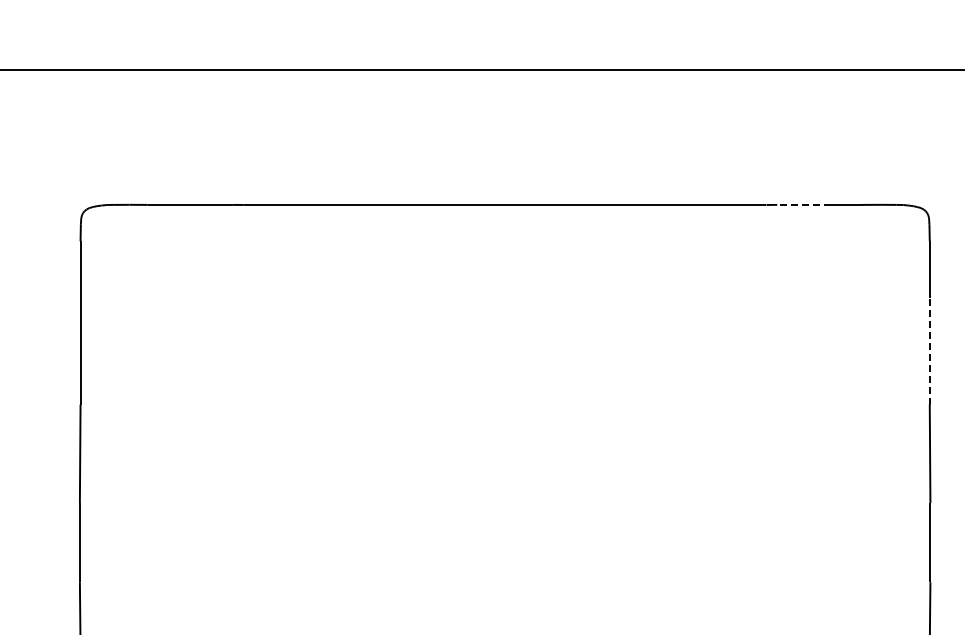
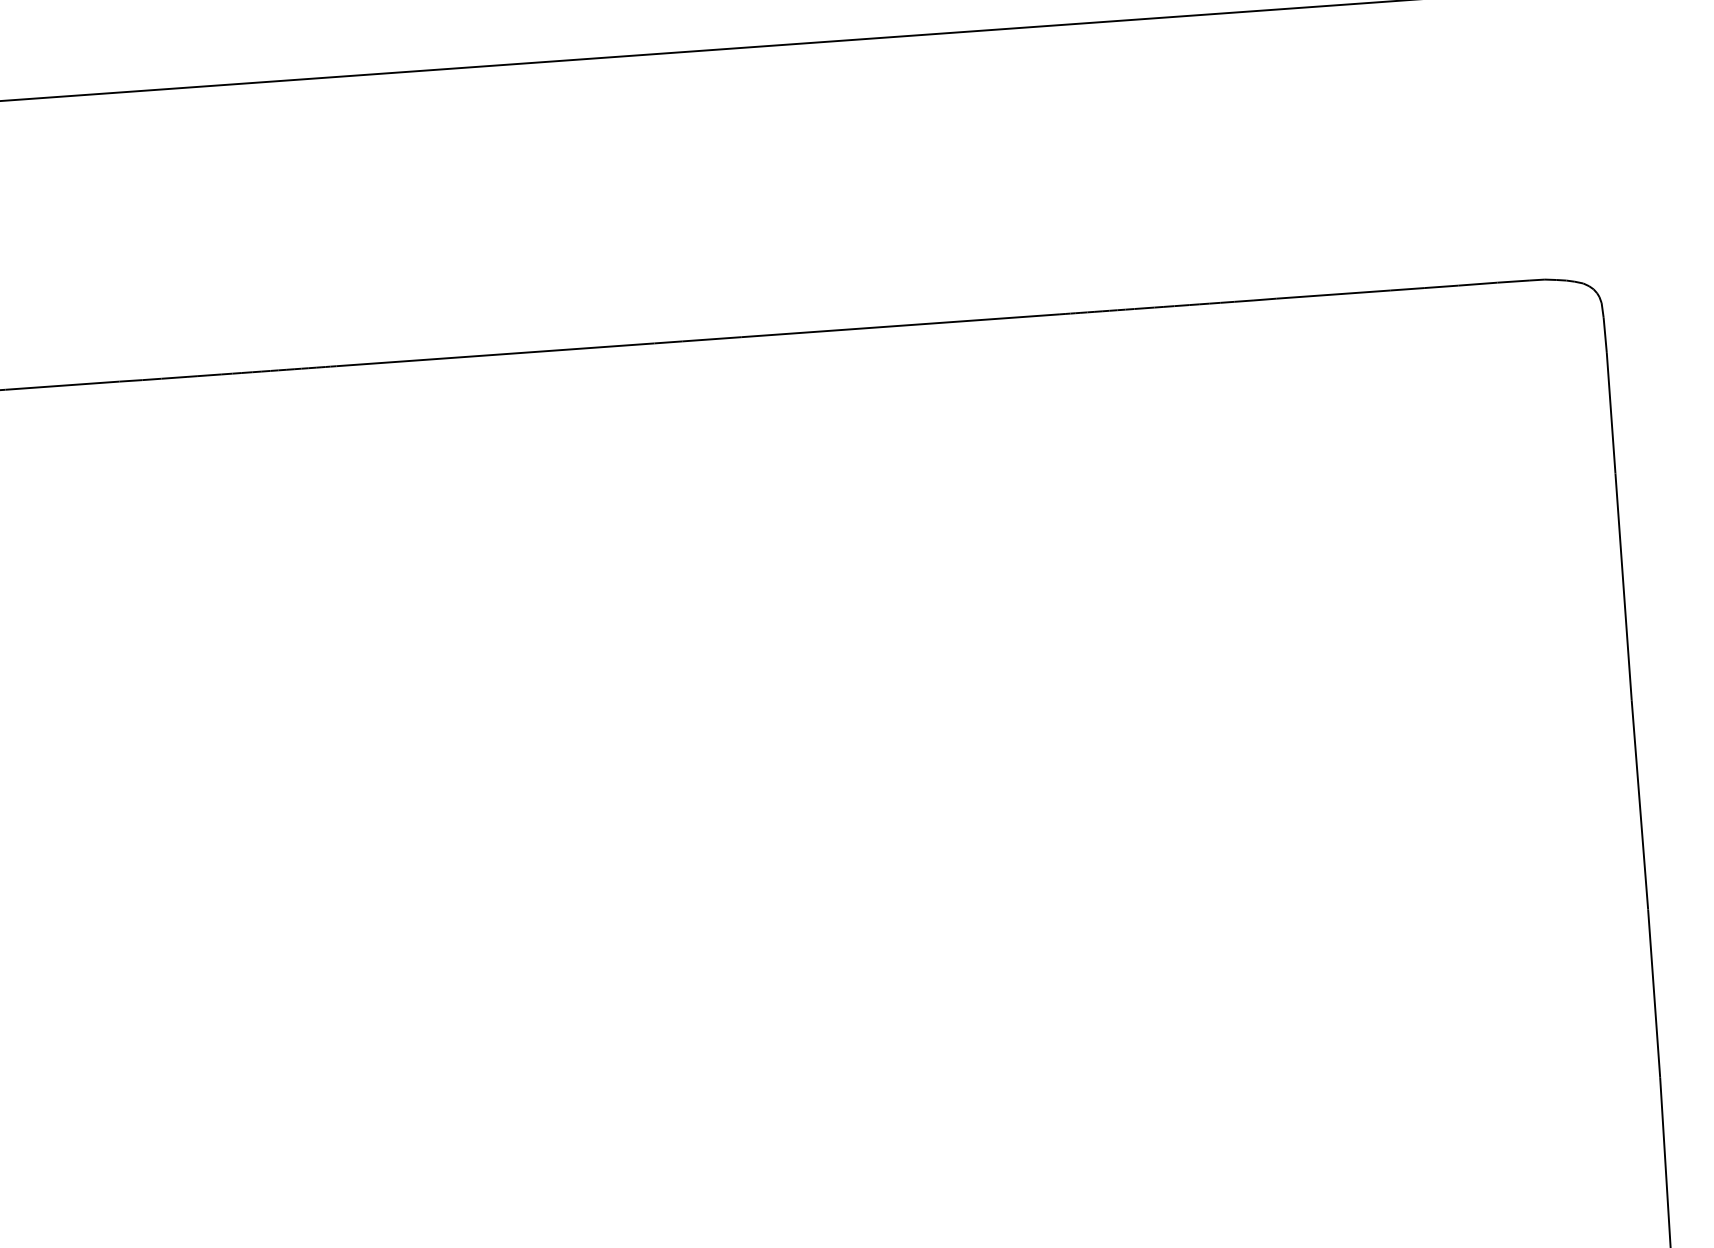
line: (804, 204) -> (1334, 293), dashed -> solid
line: (929, 350) -> (1622, 585), dashed -> solid

